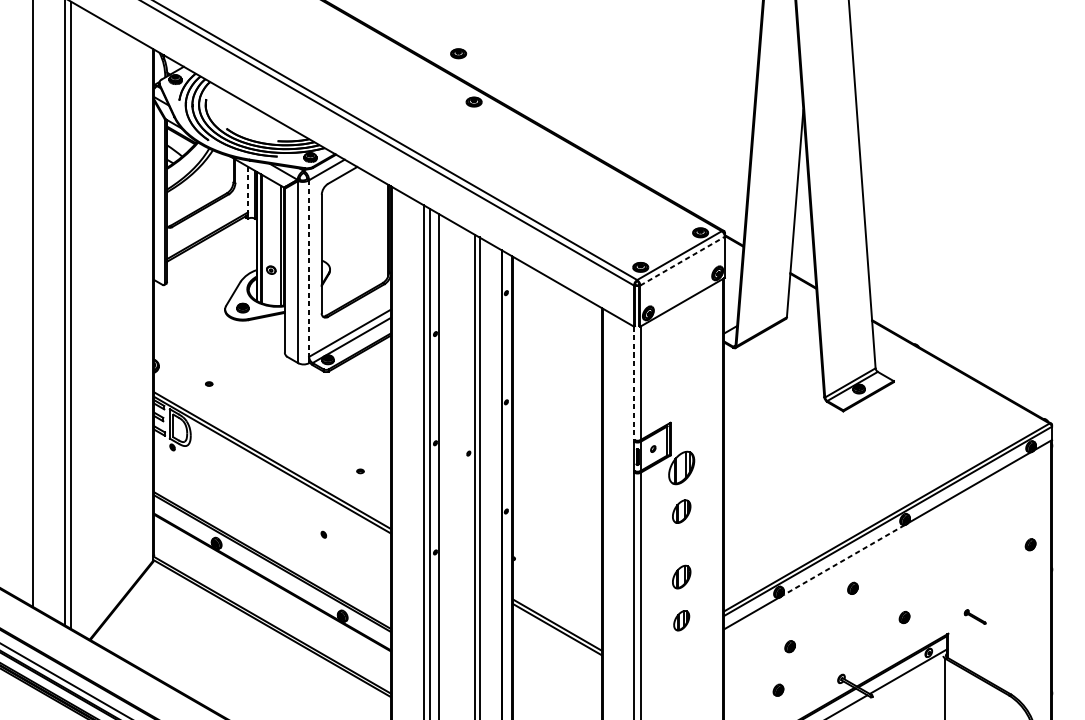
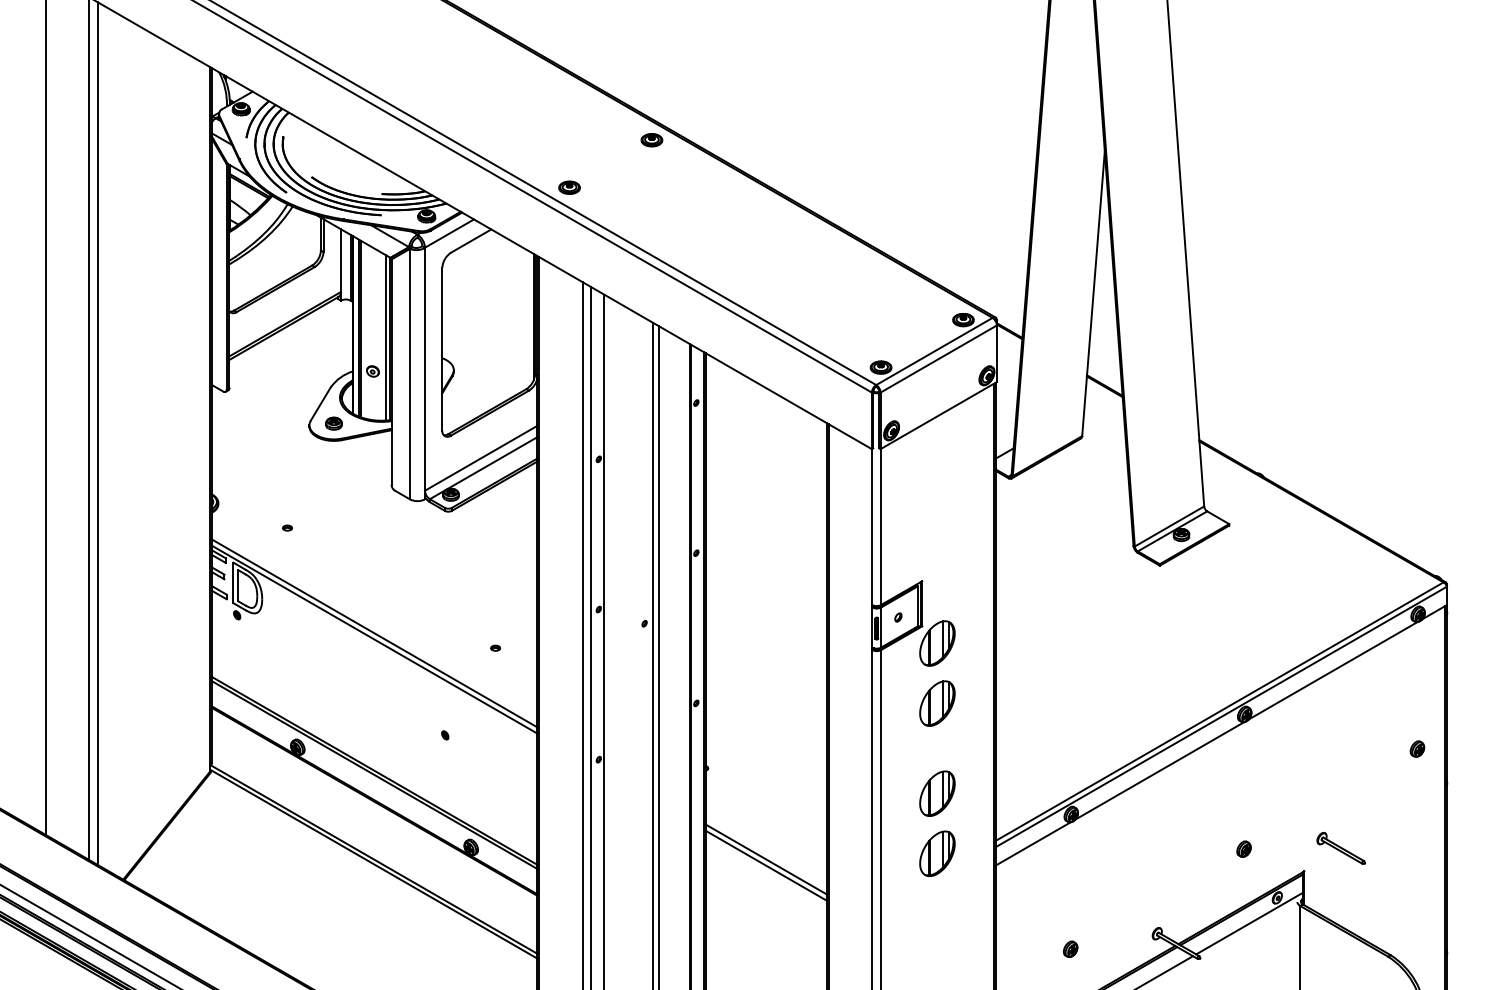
part: (458, 53) -> (569, 187), moved
line: (247, 190) -> (340, 261), dashed -> solid
line: (683, 260) -> (939, 358), dashed -> solid
line: (308, 268) -> (424, 369), dashed -> solid
line: (634, 383) -> (872, 527), dashed -> solid
part: (681, 511) -> (937, 703), size x1.43
line: (843, 560) -> (1159, 770), dashed -> solid
part: (681, 577) -> (937, 793), size x1.43
part: (852, 587) -> (1172, 808), removed
part: (974, 616) -> (1340, 848), size x1.67
part: (681, 620) -> (937, 853), size x1.67
part: (790, 646) -> (1086, 888), removed

